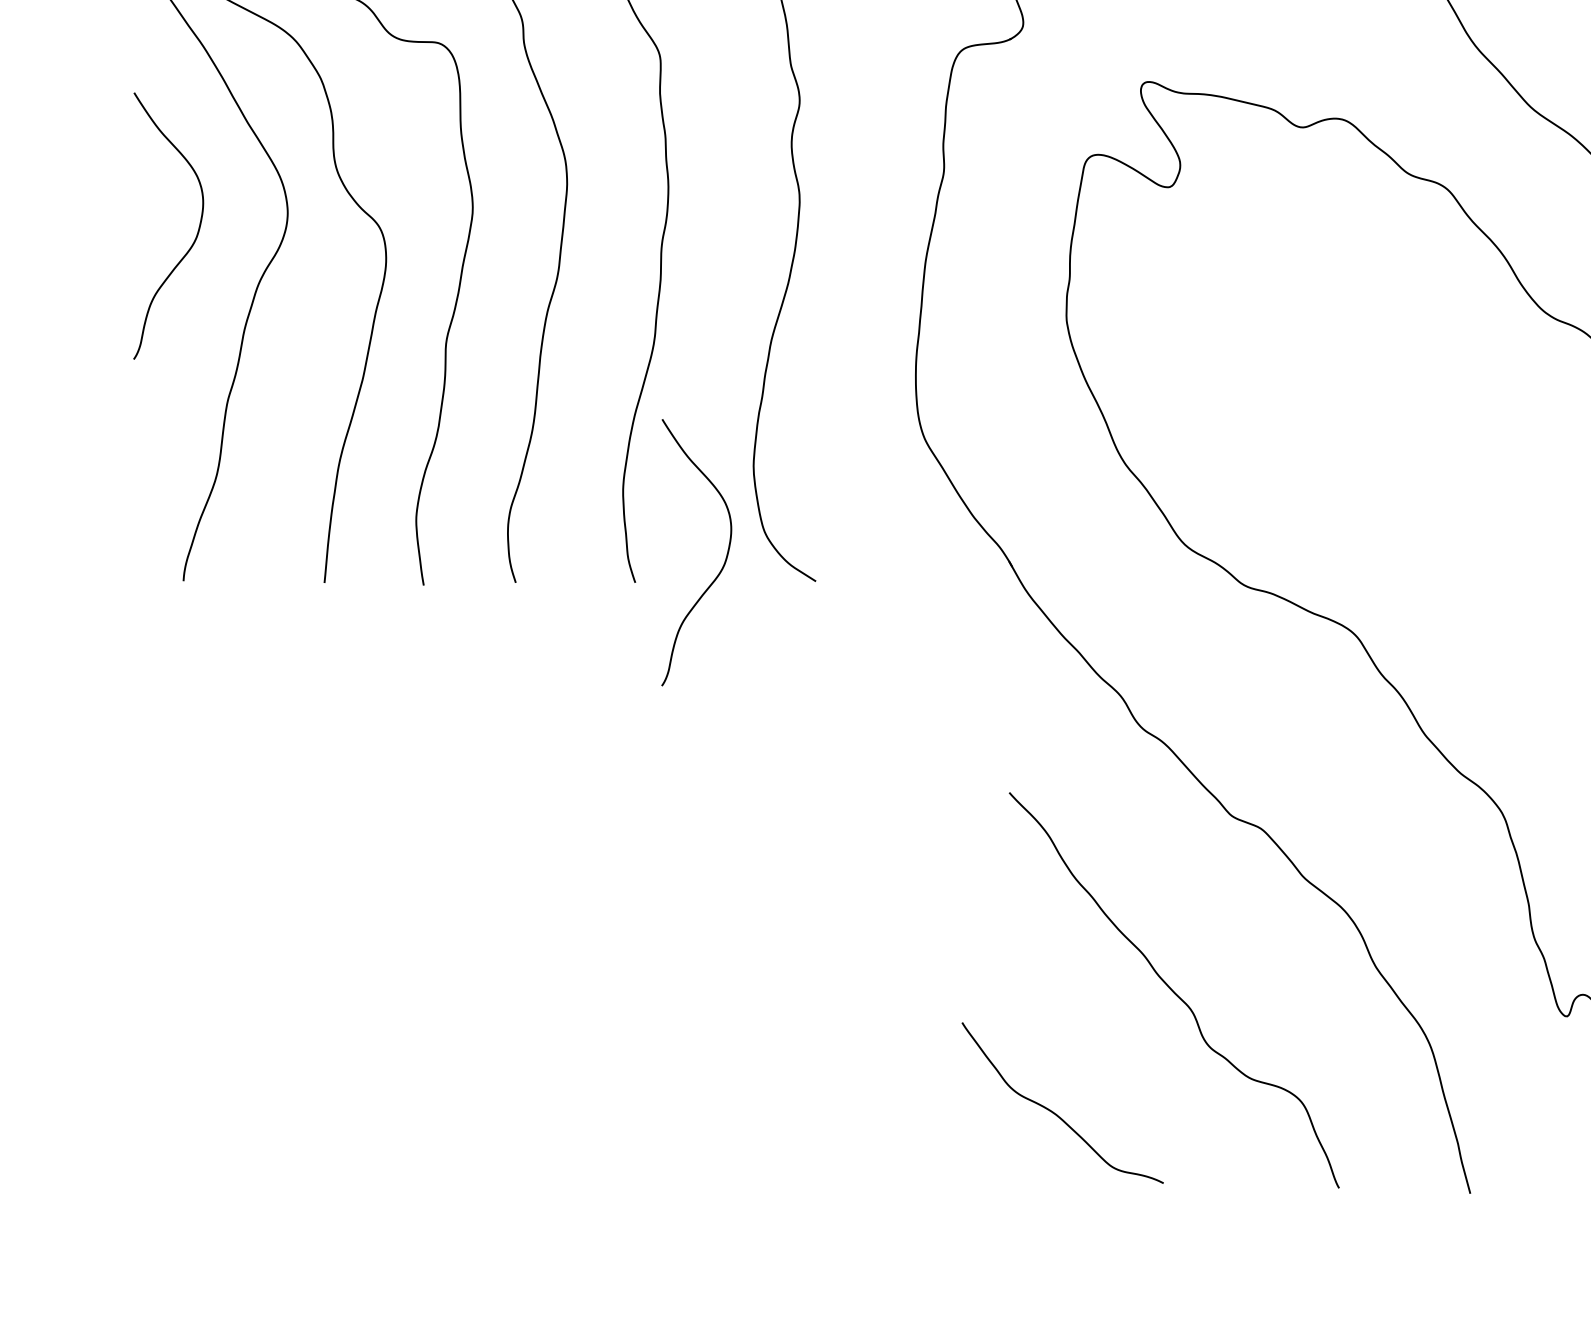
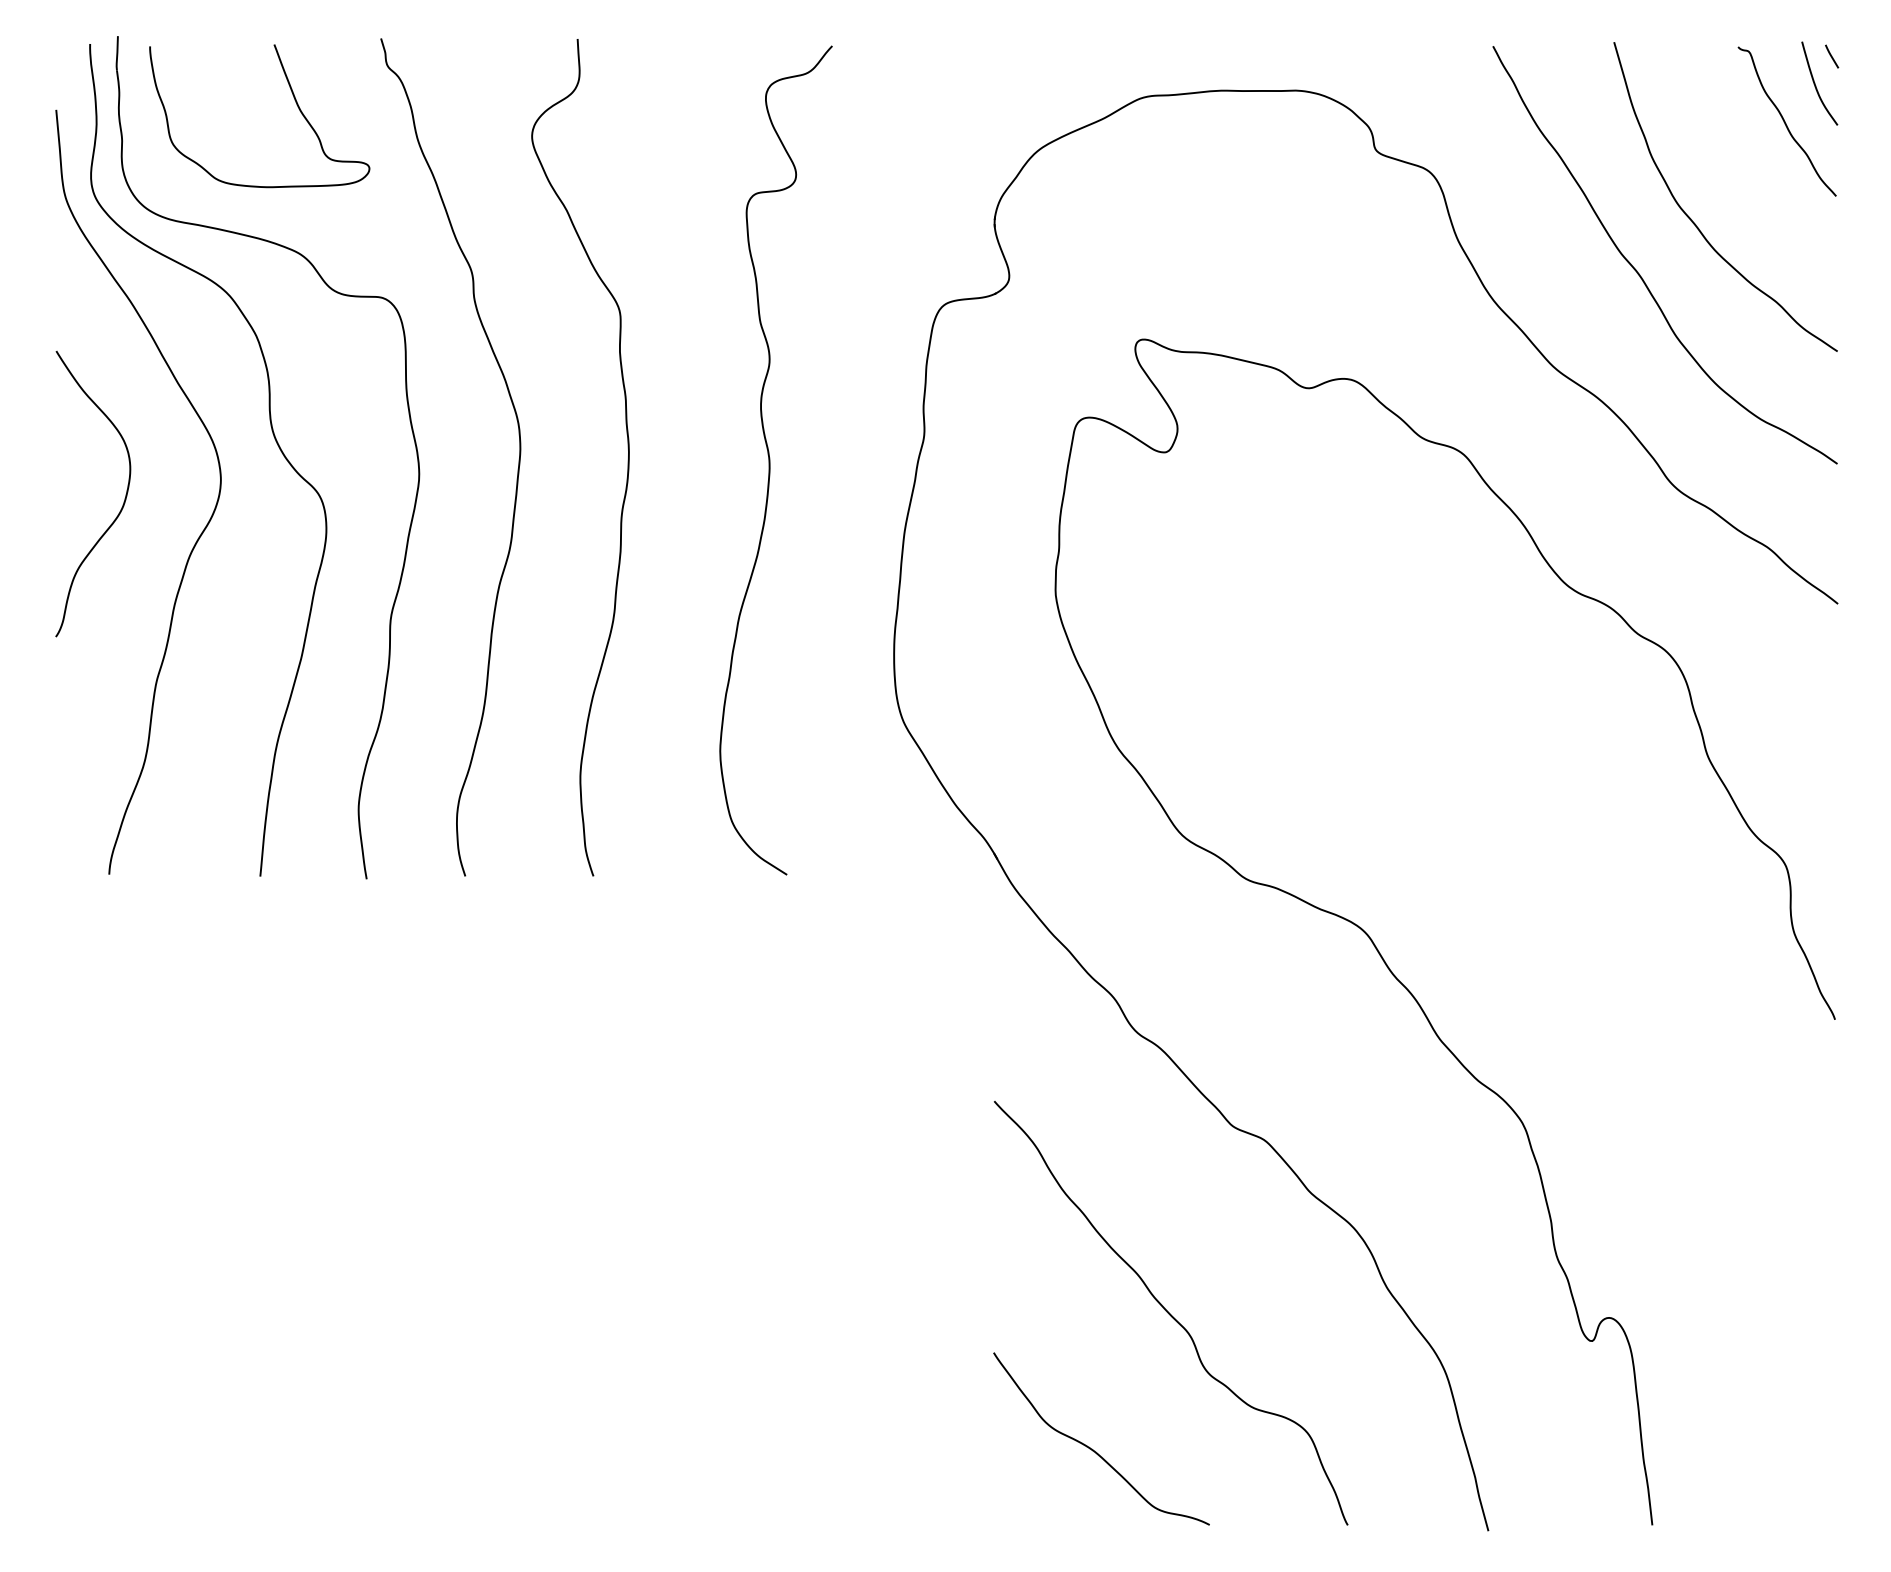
curve: (724, 562) -> (688, 854), removed
curve: (1054, 1111) -> (1092, 1448), moved

